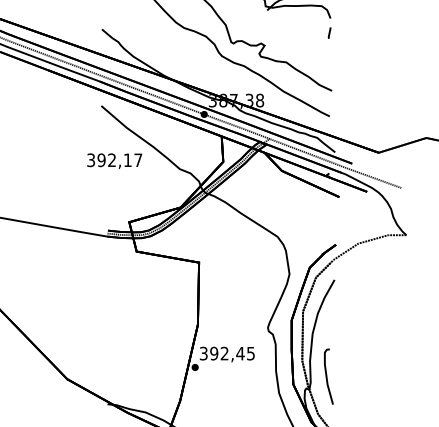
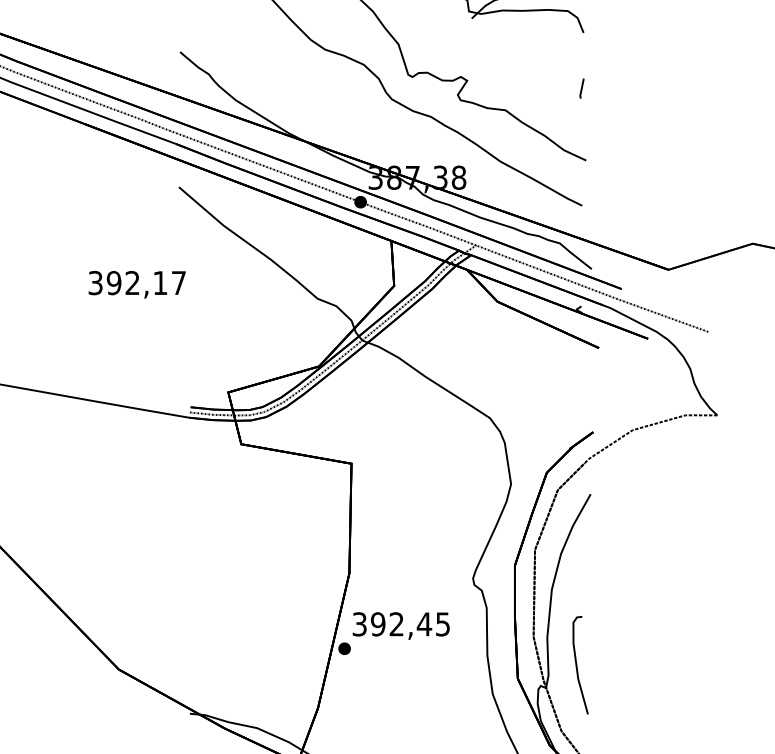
line: (329, 32) -> (581, 87), moved
text: (114, 160) -> (136, 283), moved

